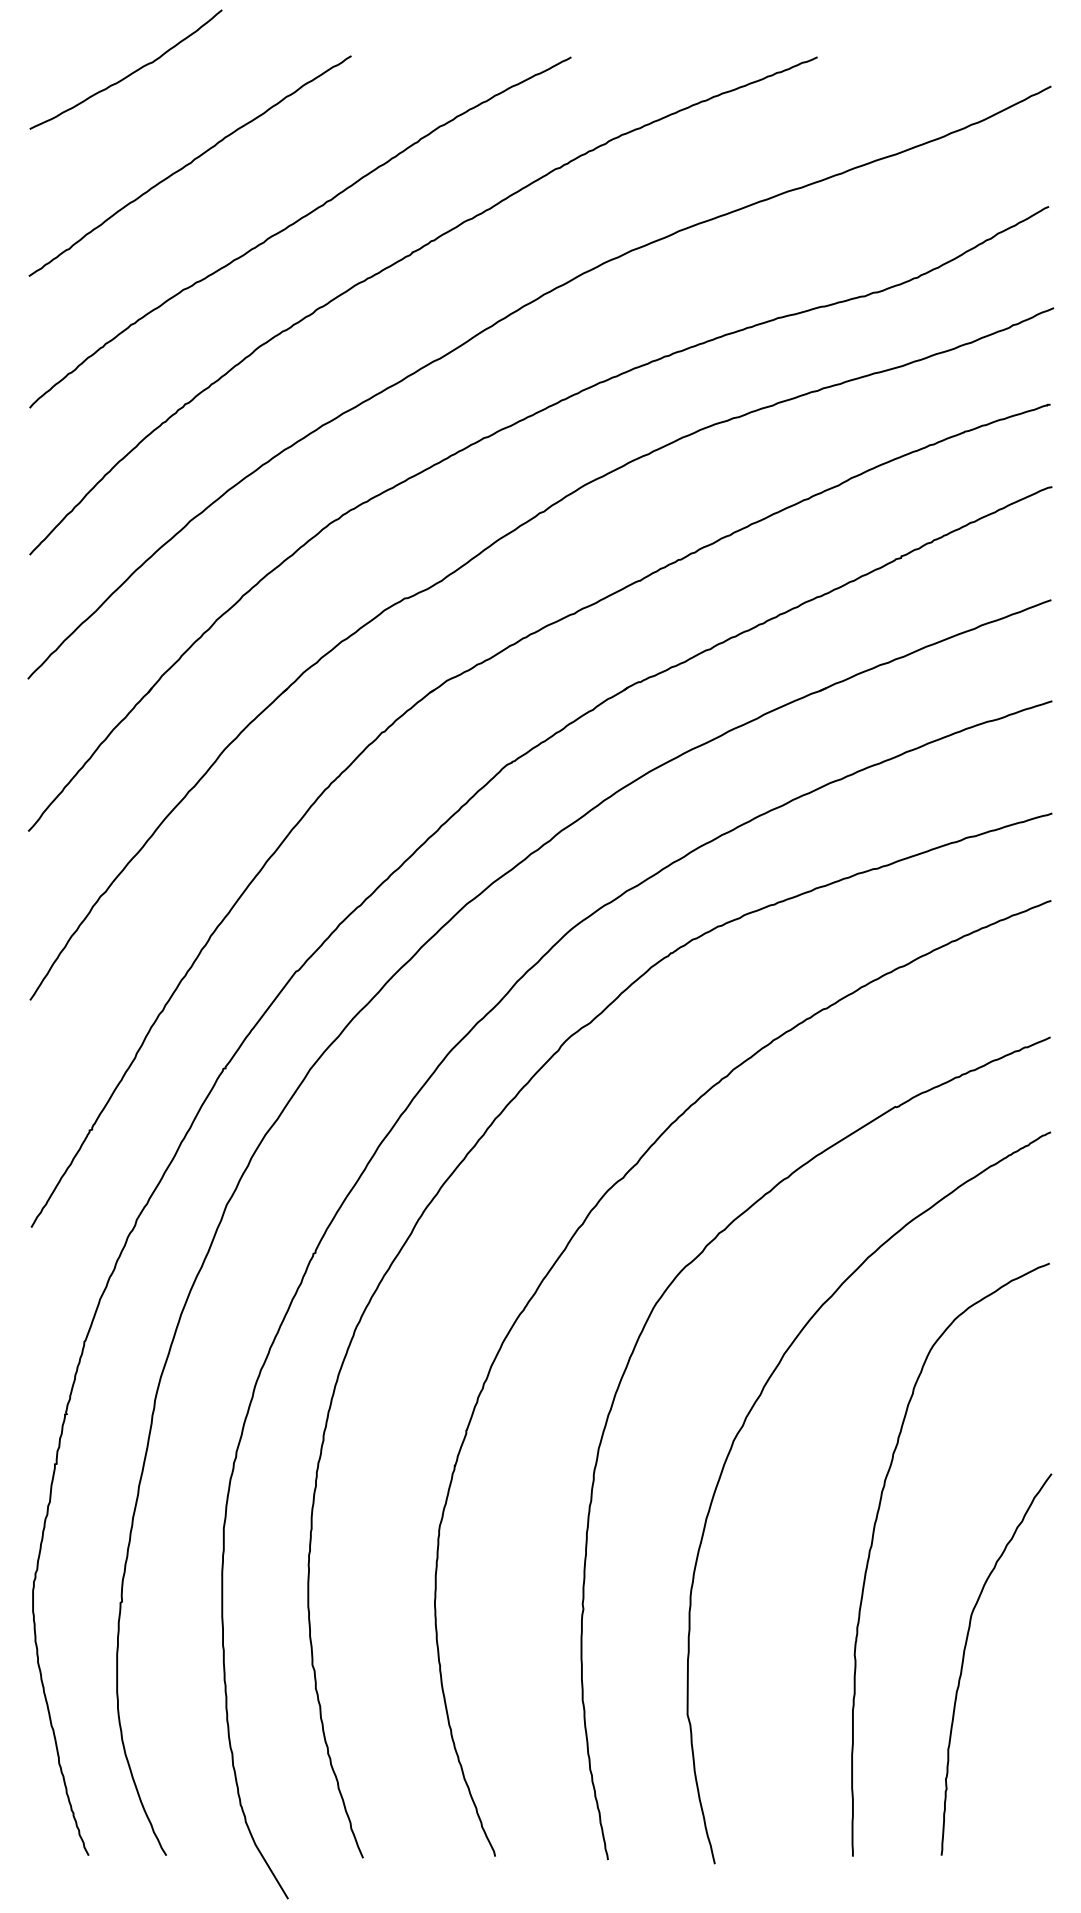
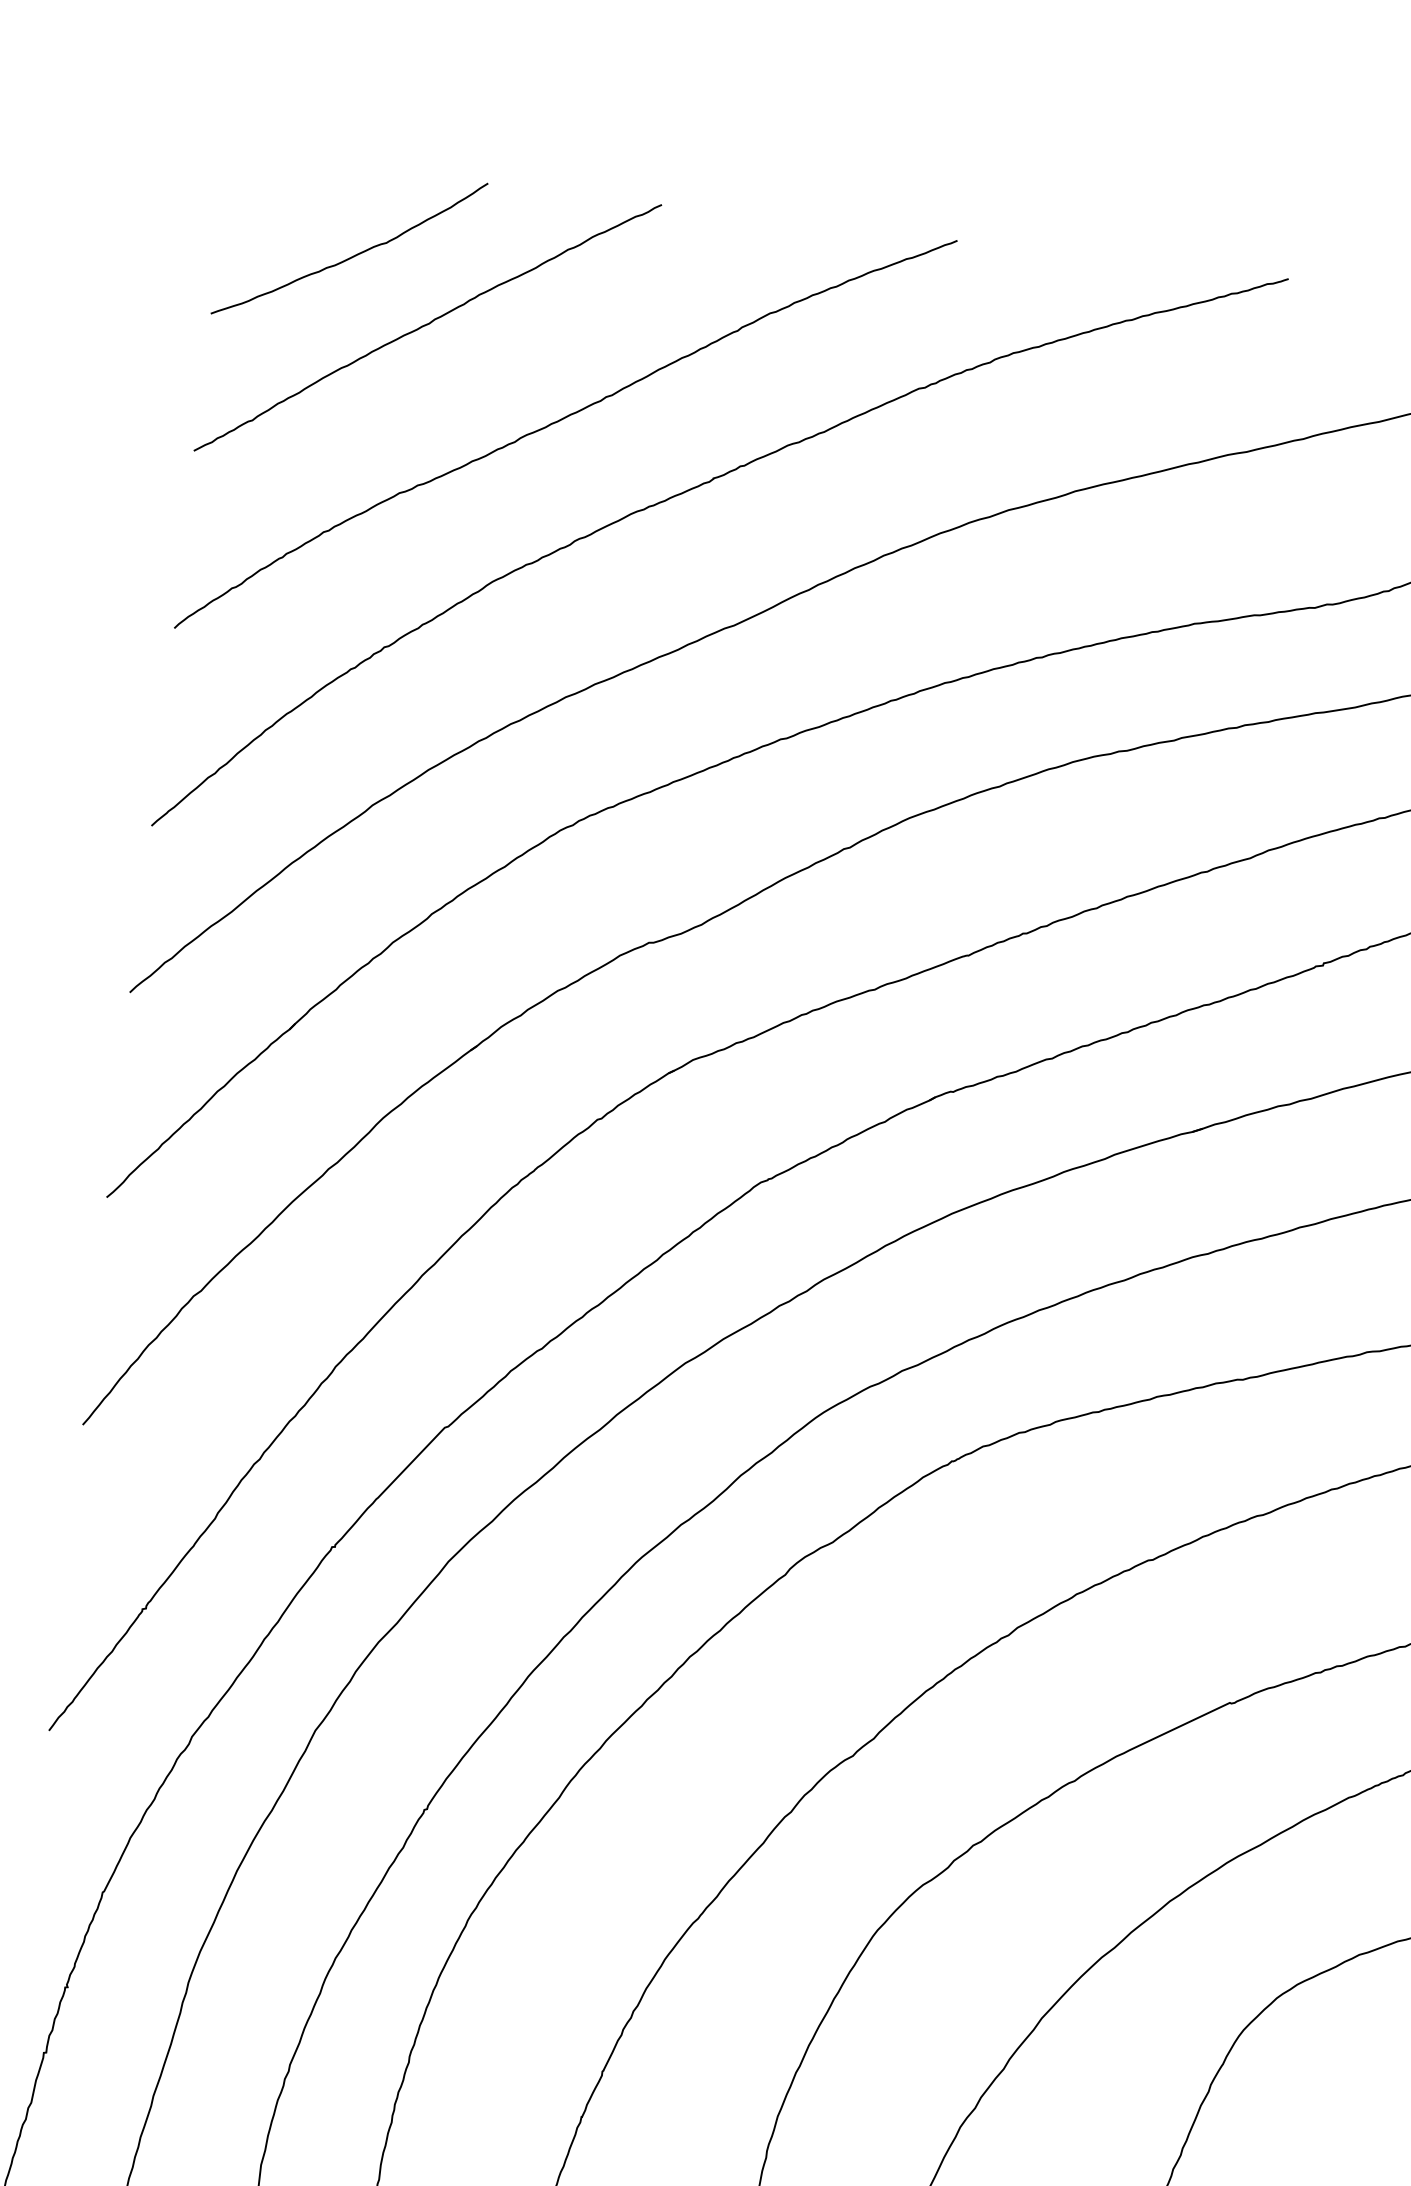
curve: (128, 74) -> (352, 255), moved

